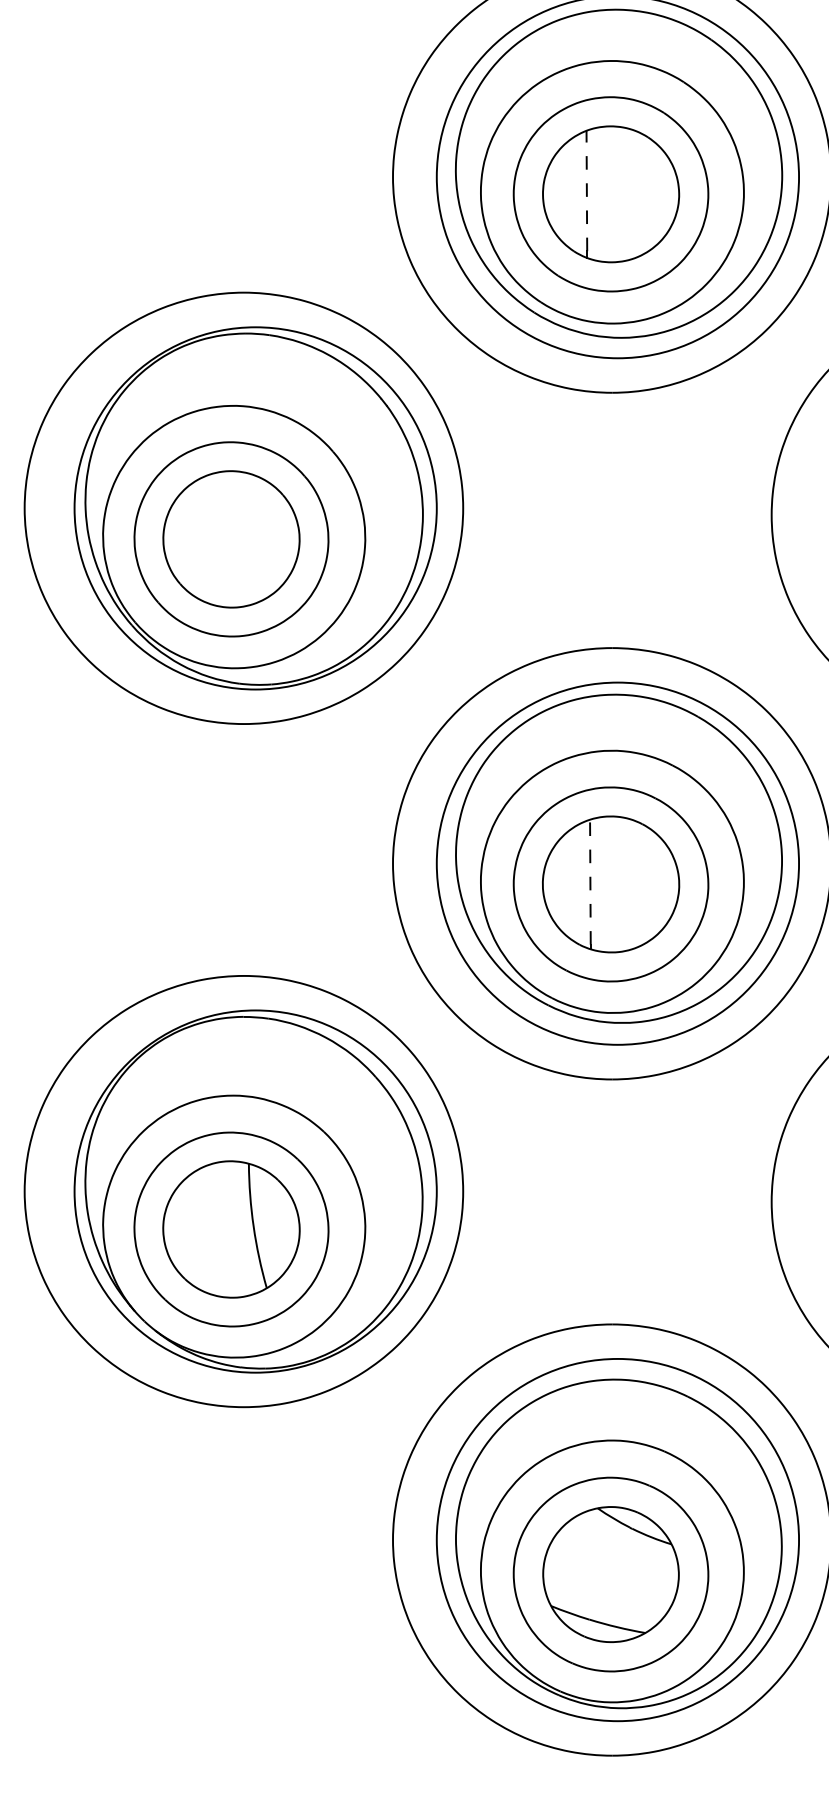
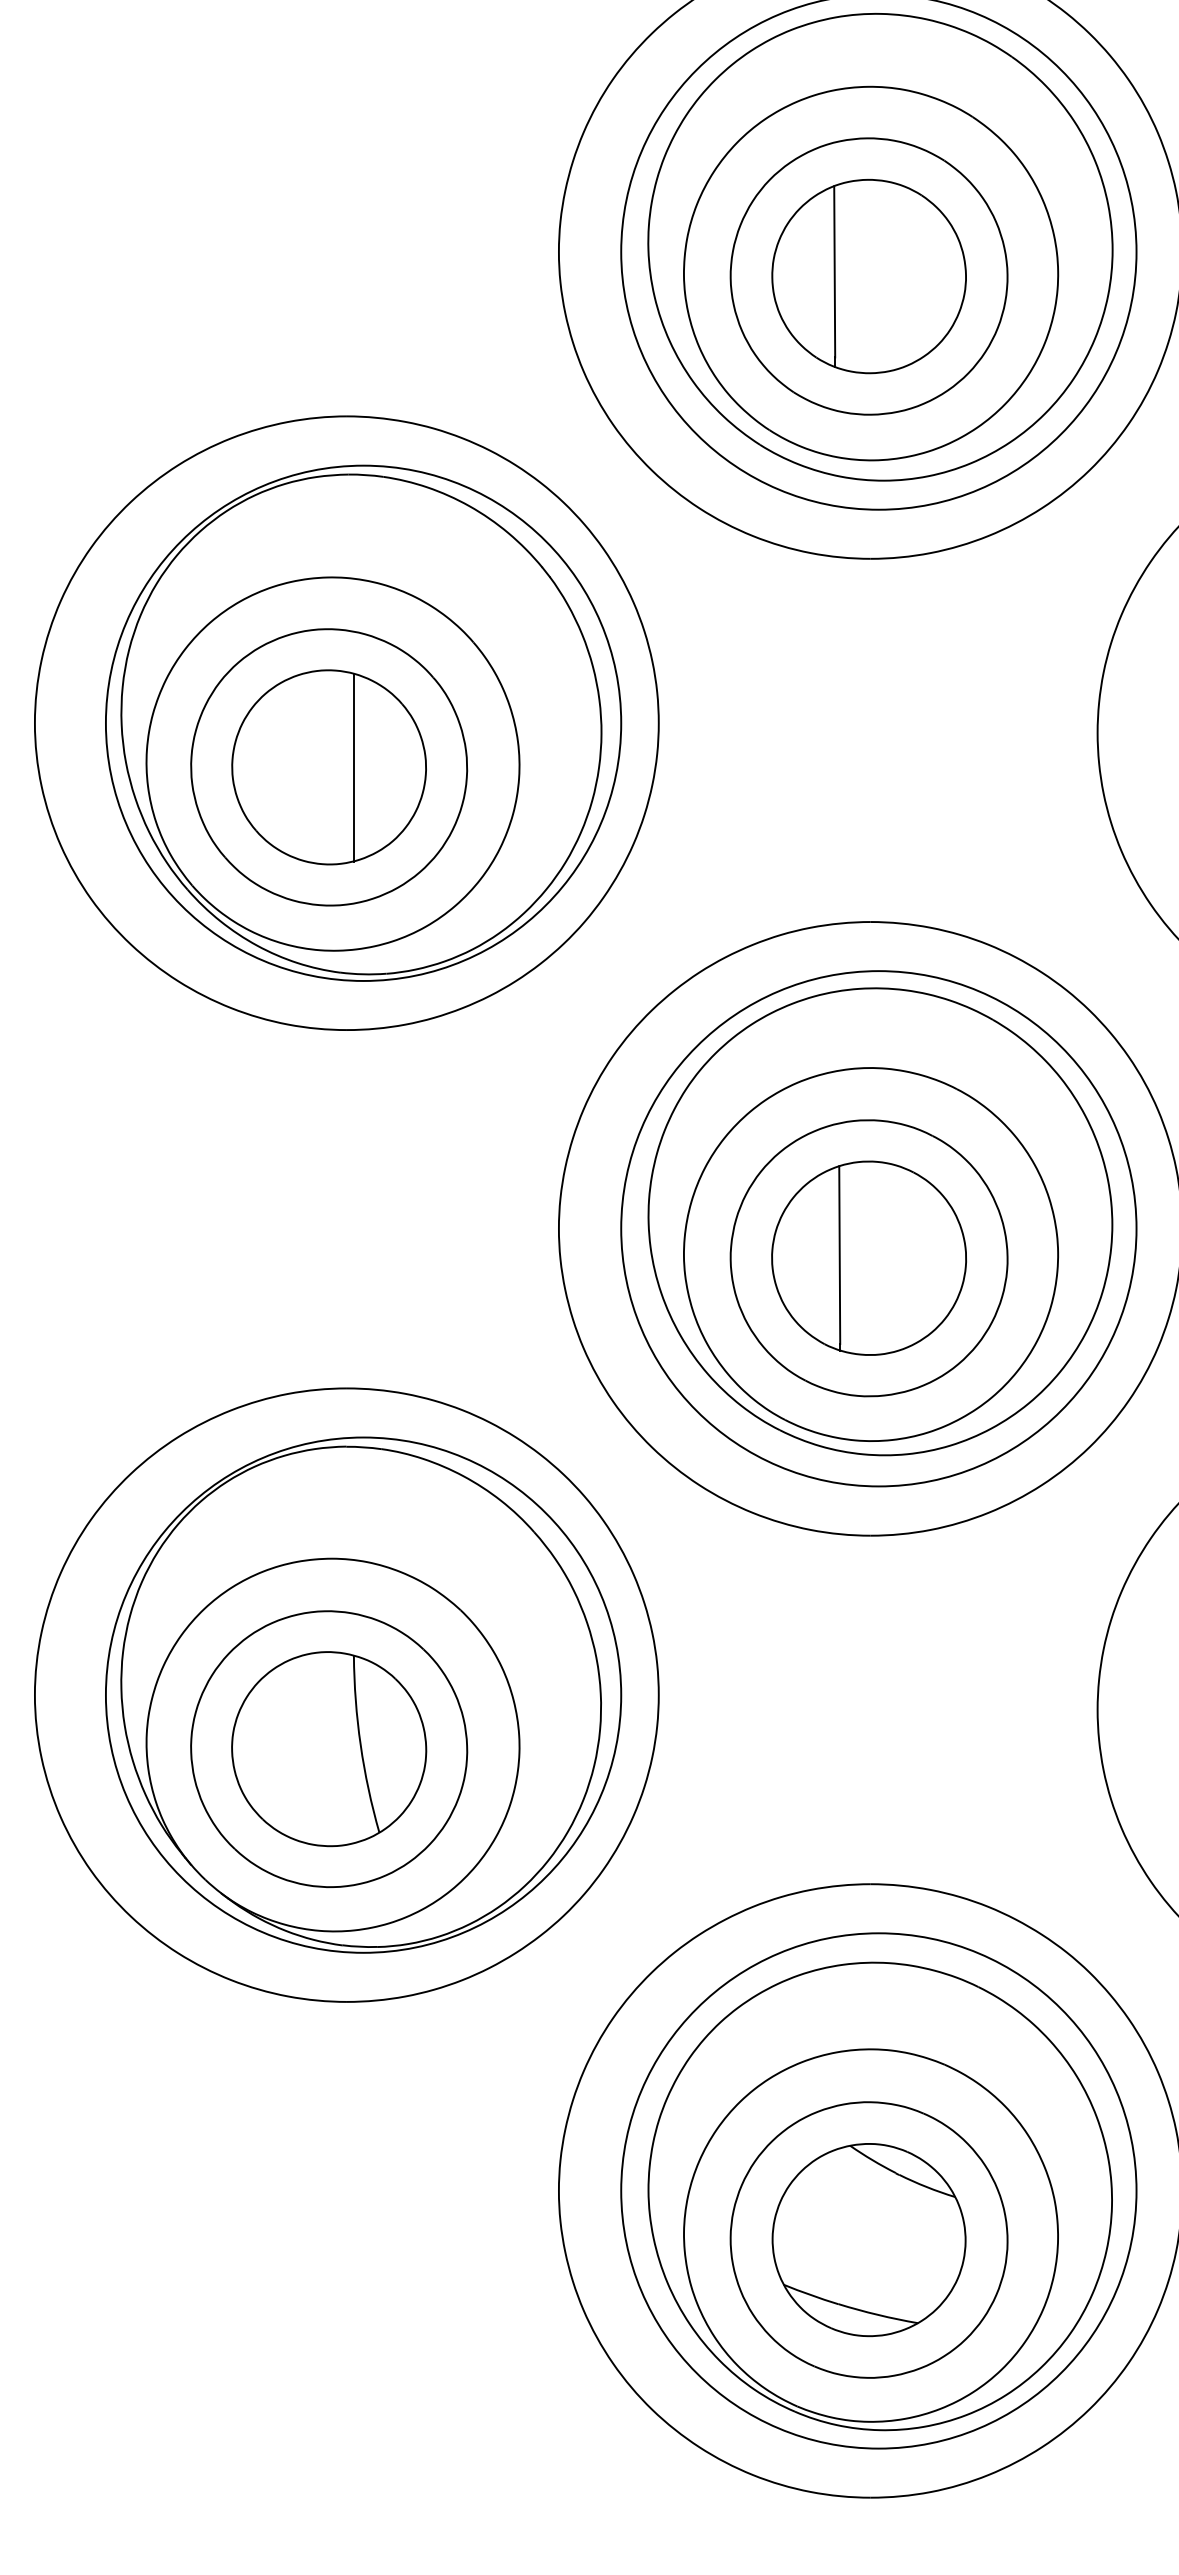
line: (586, 190) -> (834, 271), dashed -> solid
line: (248, 539) -> (353, 767), added
line: (590, 882) -> (839, 1255), dashed -> solid

